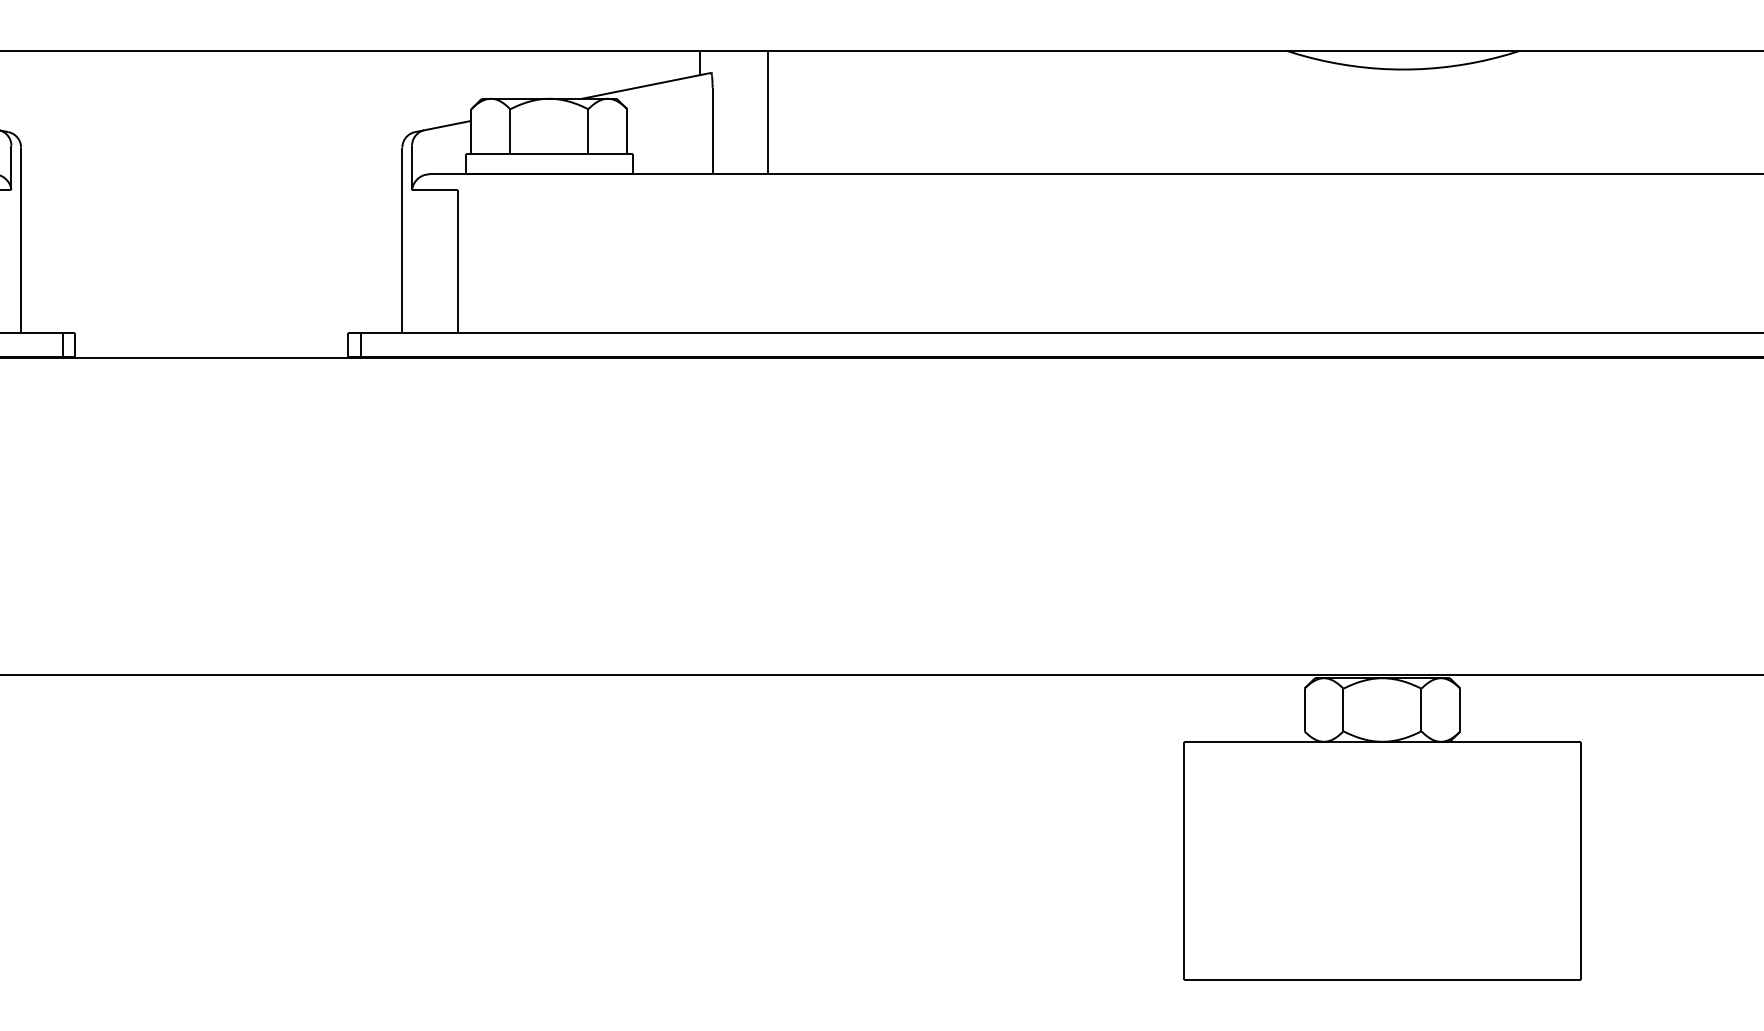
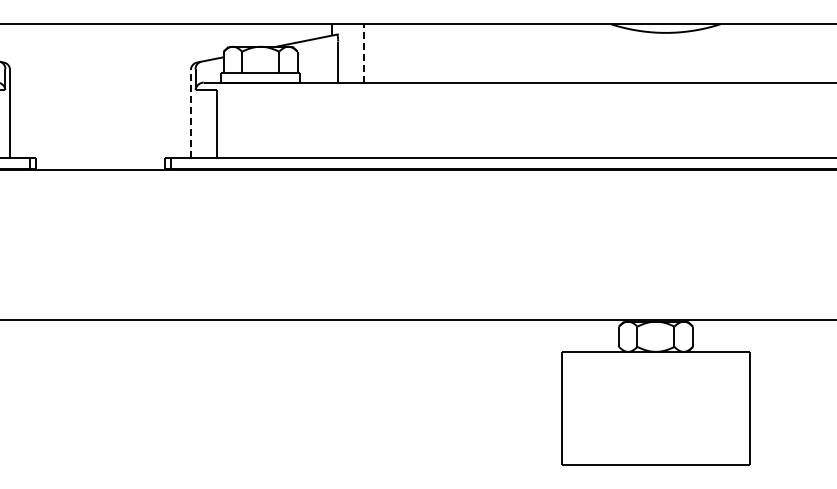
line: (768, 110) -> (364, 52), solid -> dashed
line: (401, 239) -> (190, 113), solid -> dashed

